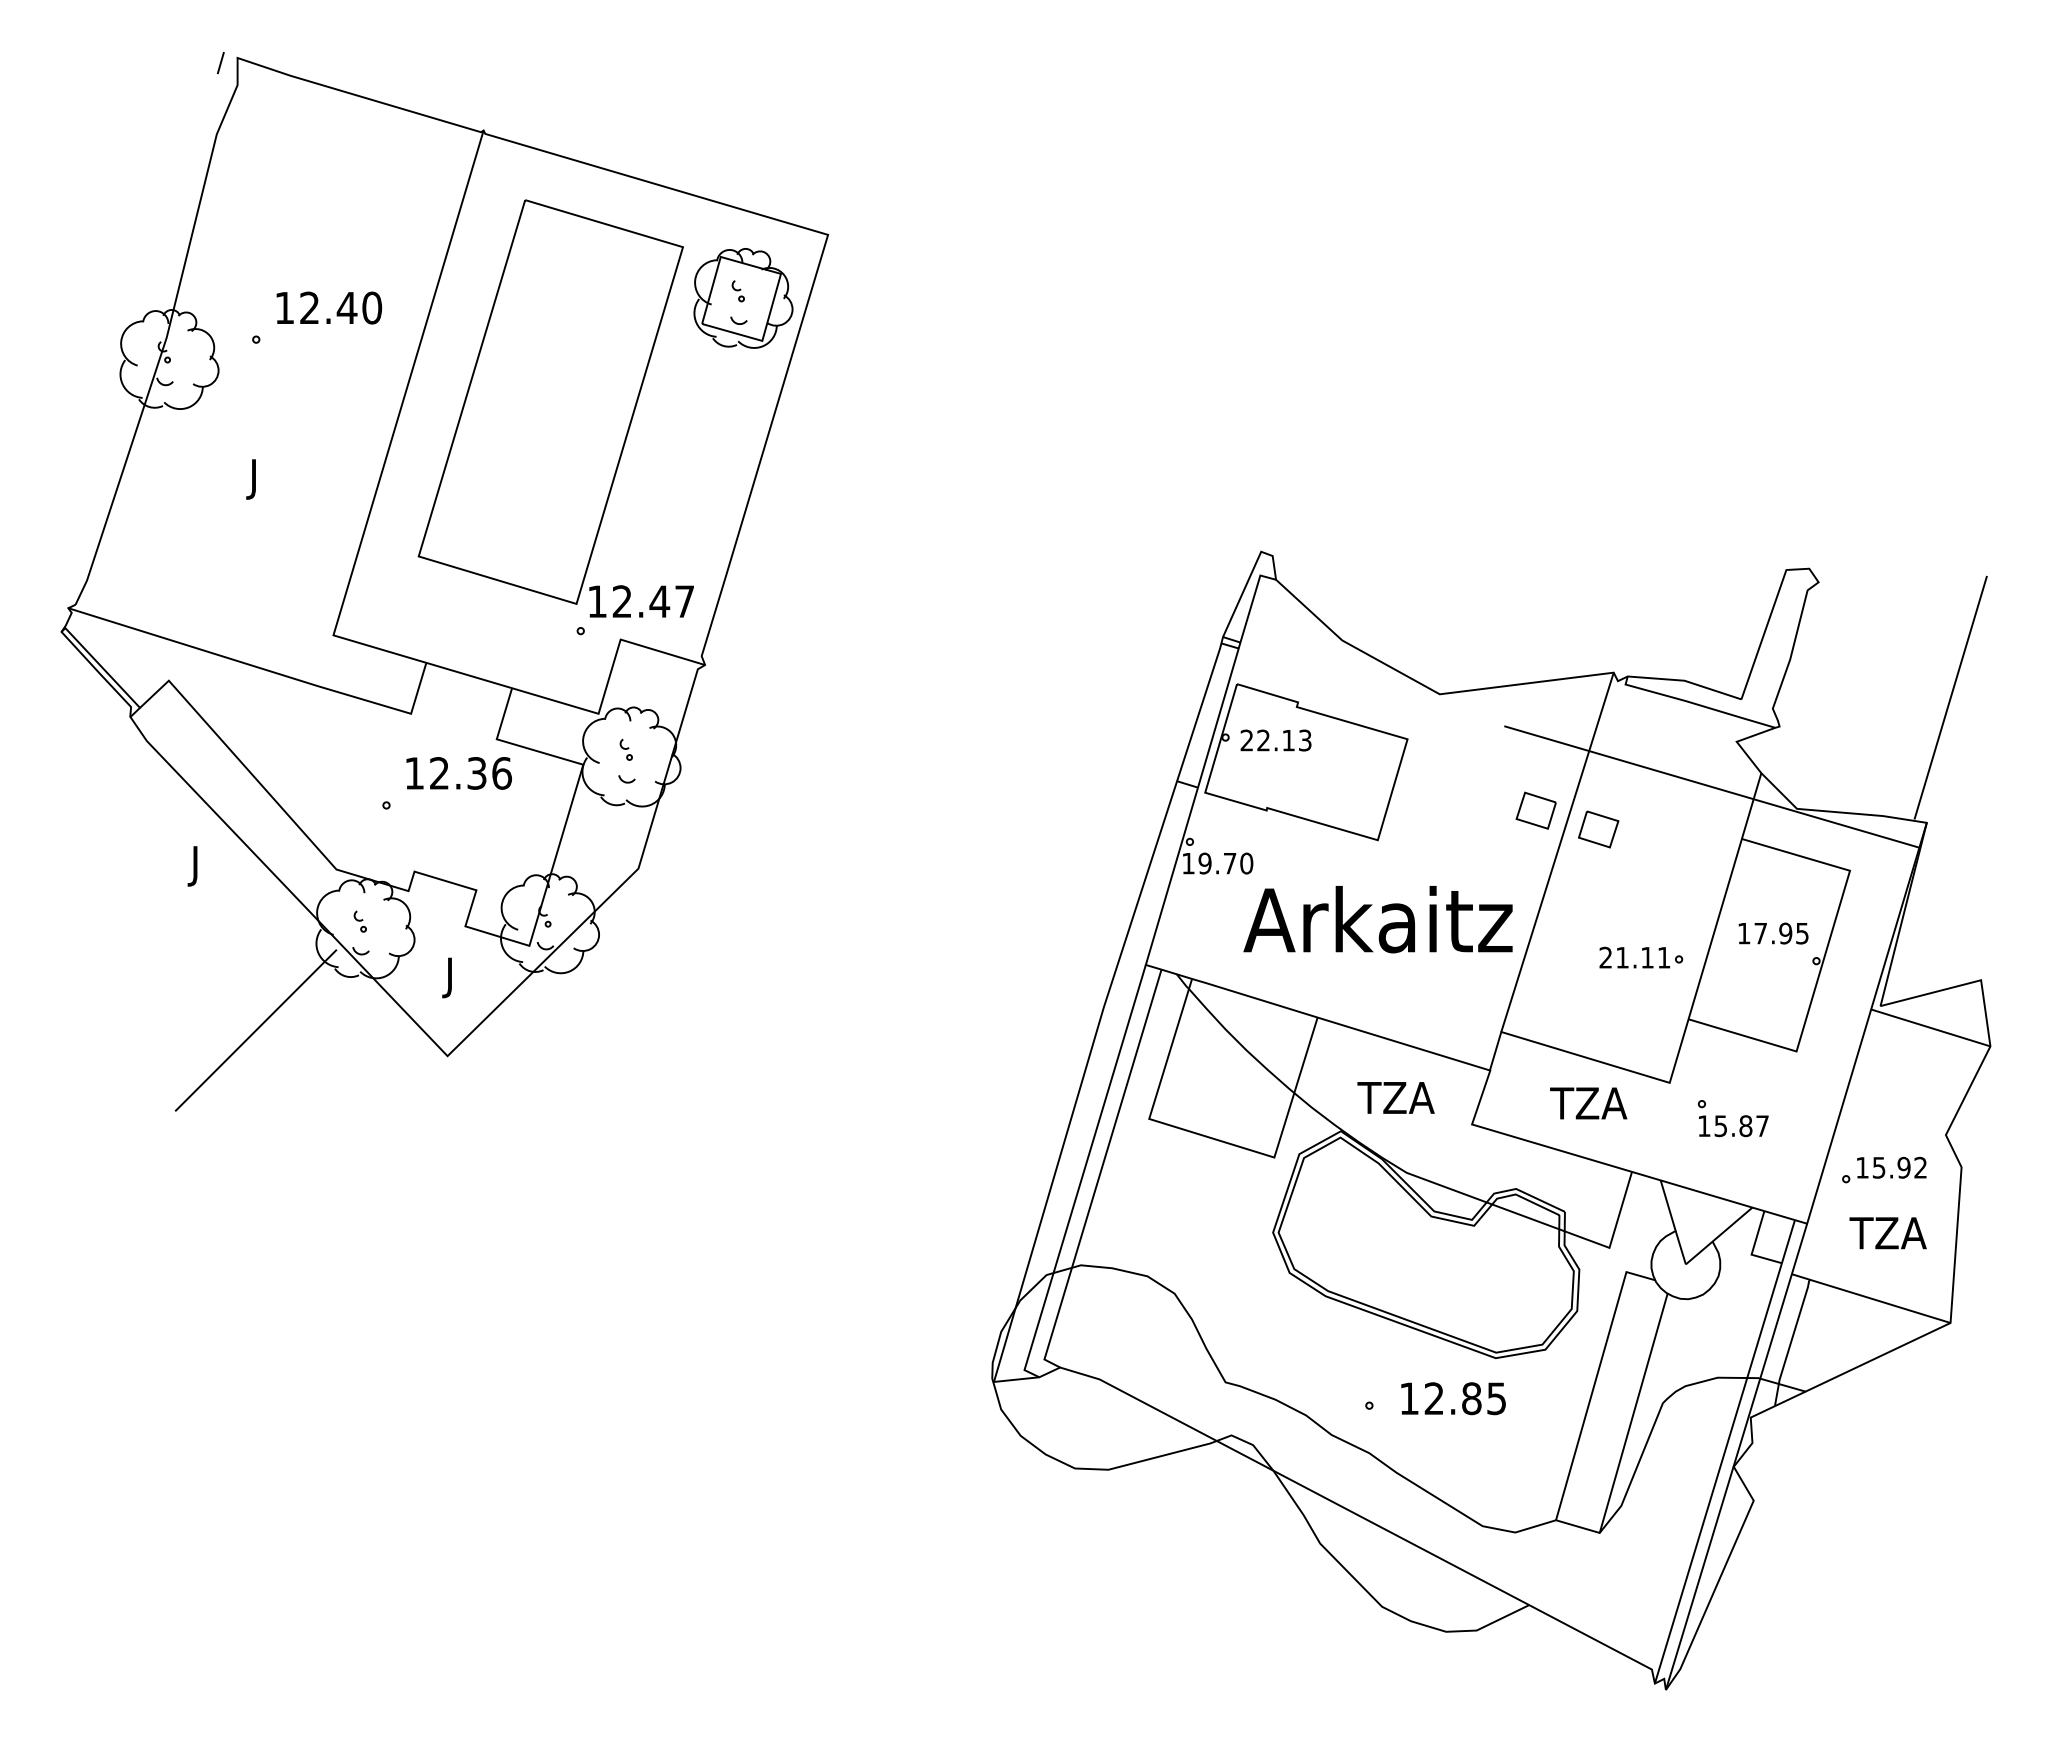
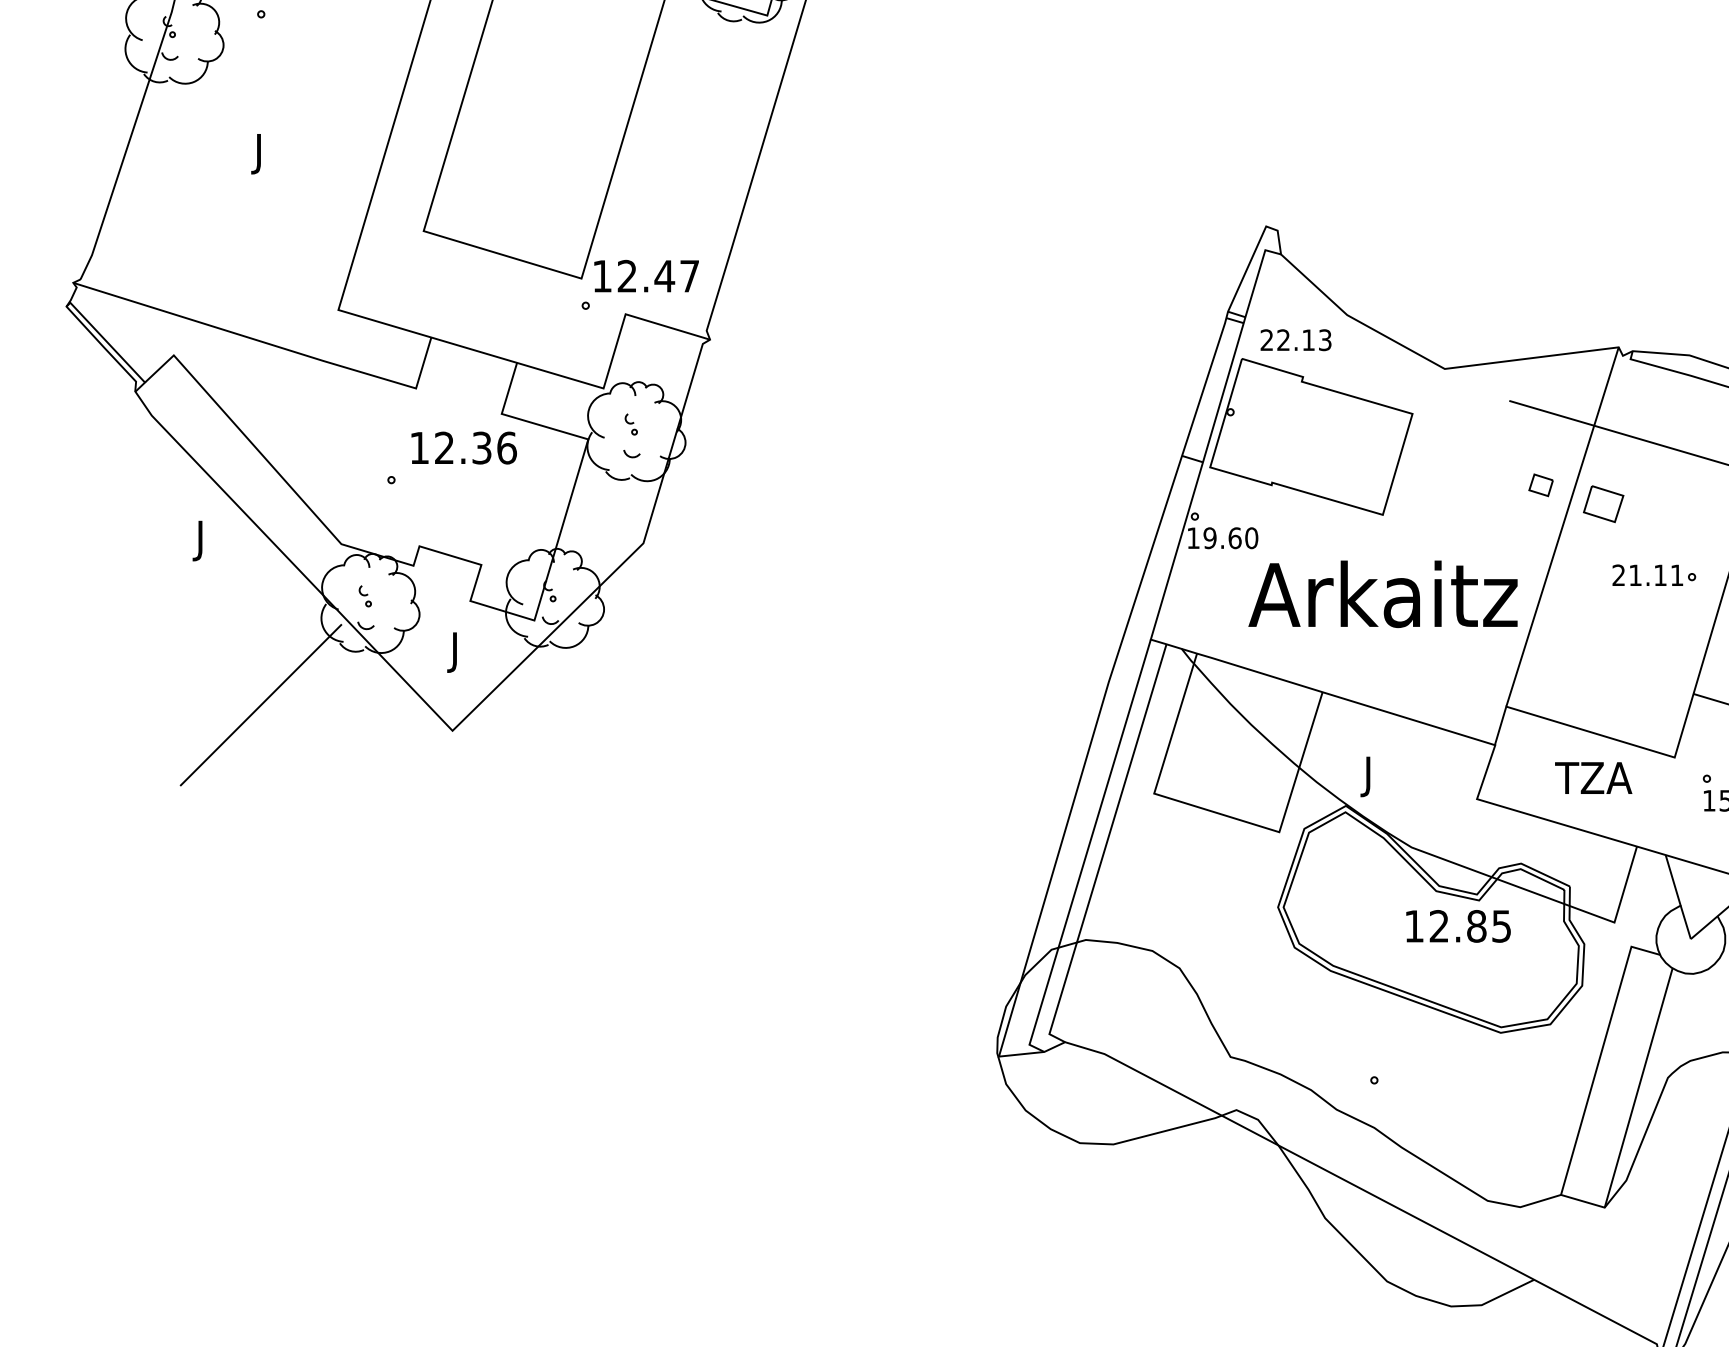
text: (1275, 740) -> (1295, 340), moved
part: (1535, 810) -> (1540, 485), size x0.6
text: (1229, 863) -> (1234, 538), 19.70 -> 19.60
part: (1641, 957) -> (1654, 575), moved
text: (1394, 1102) -> (1399, 777), TZA -> J
text: (1453, 1398) -> (1458, 926), moved

